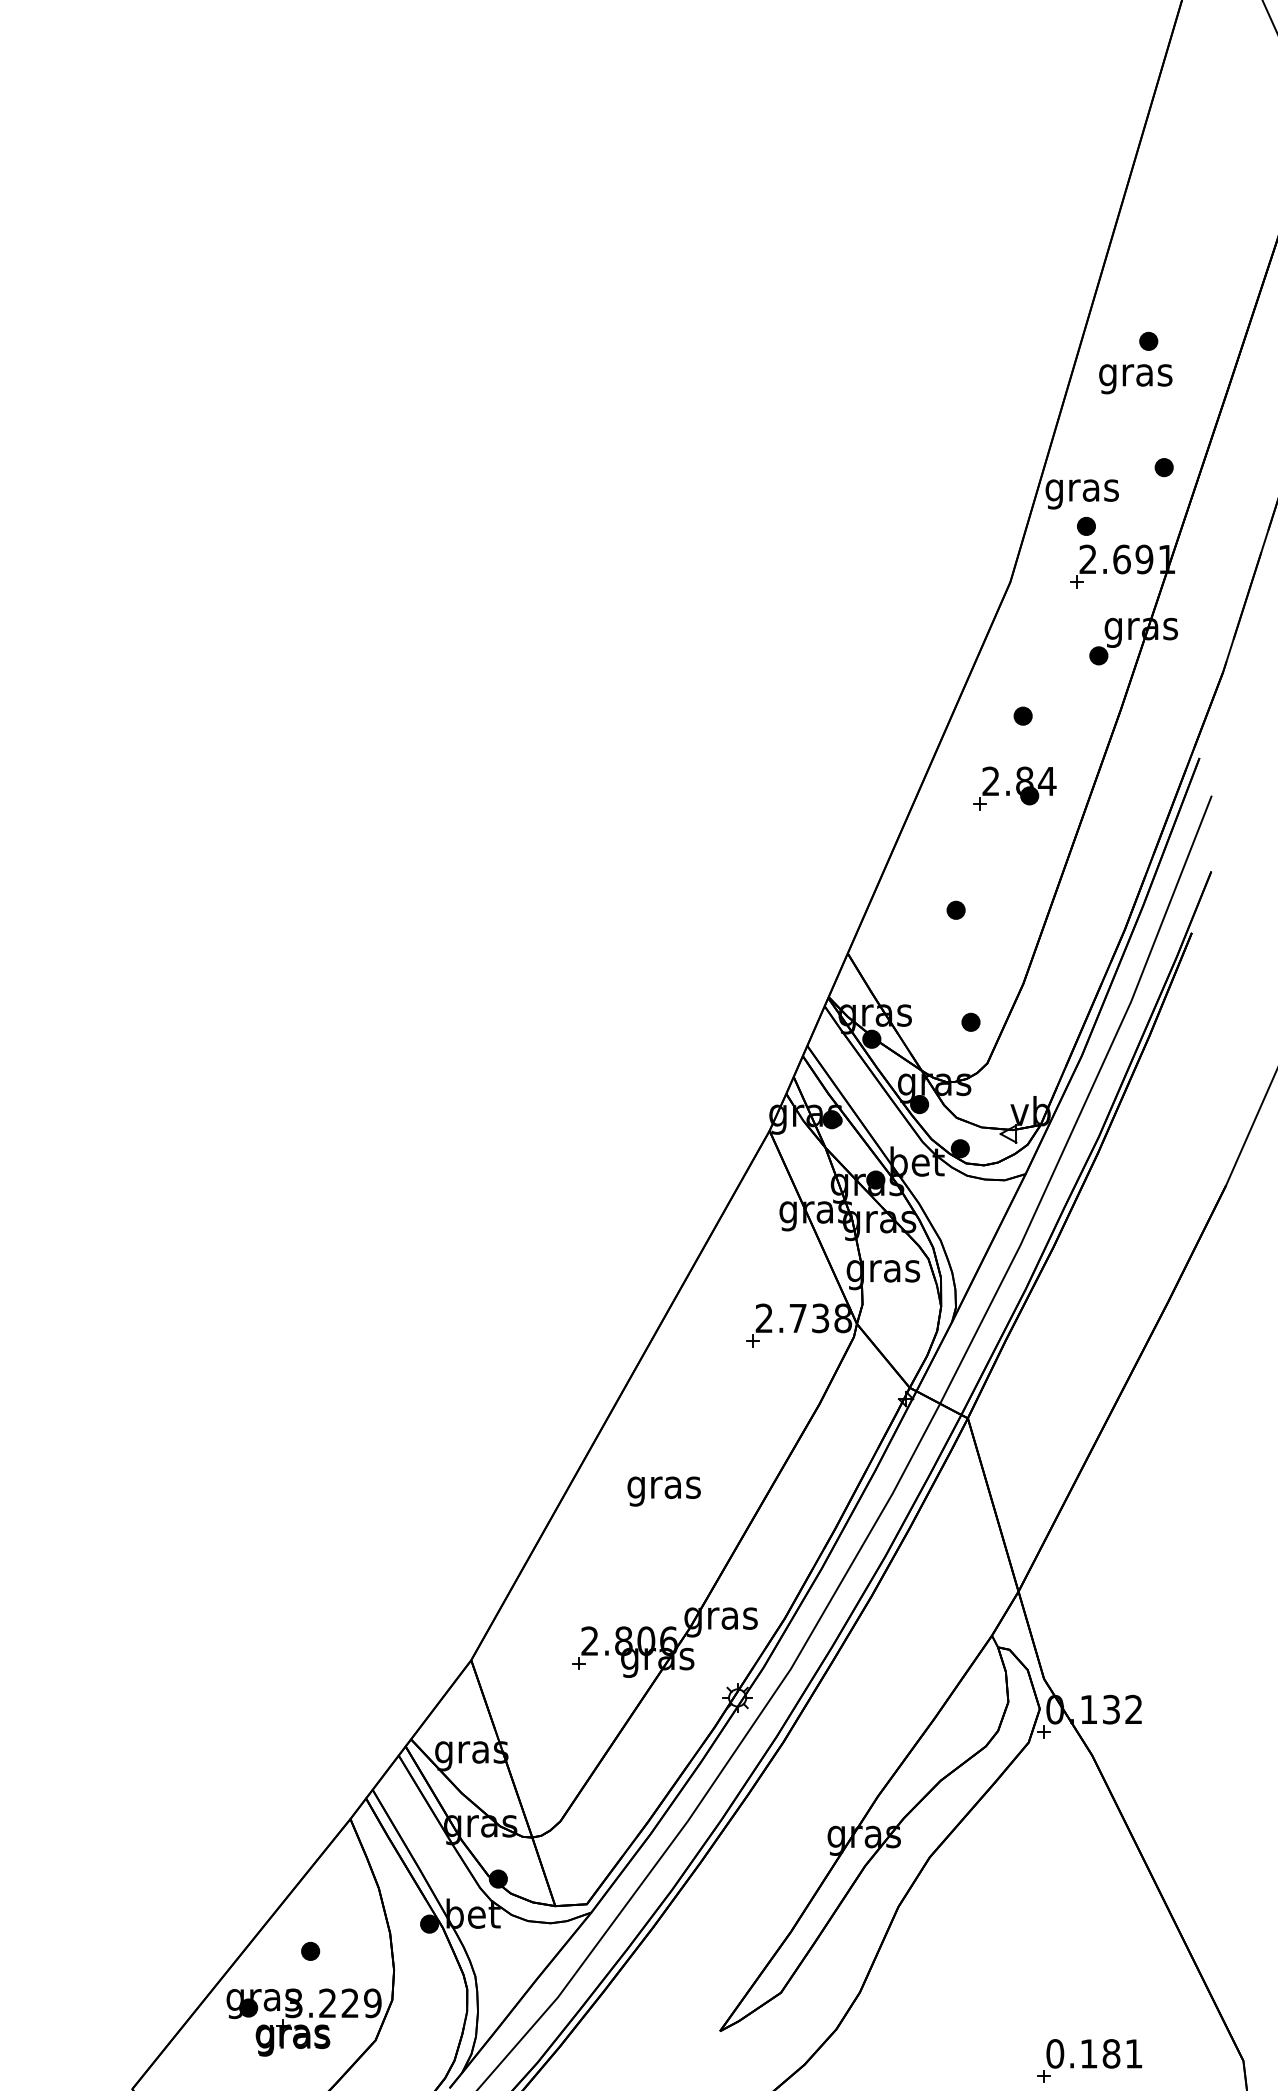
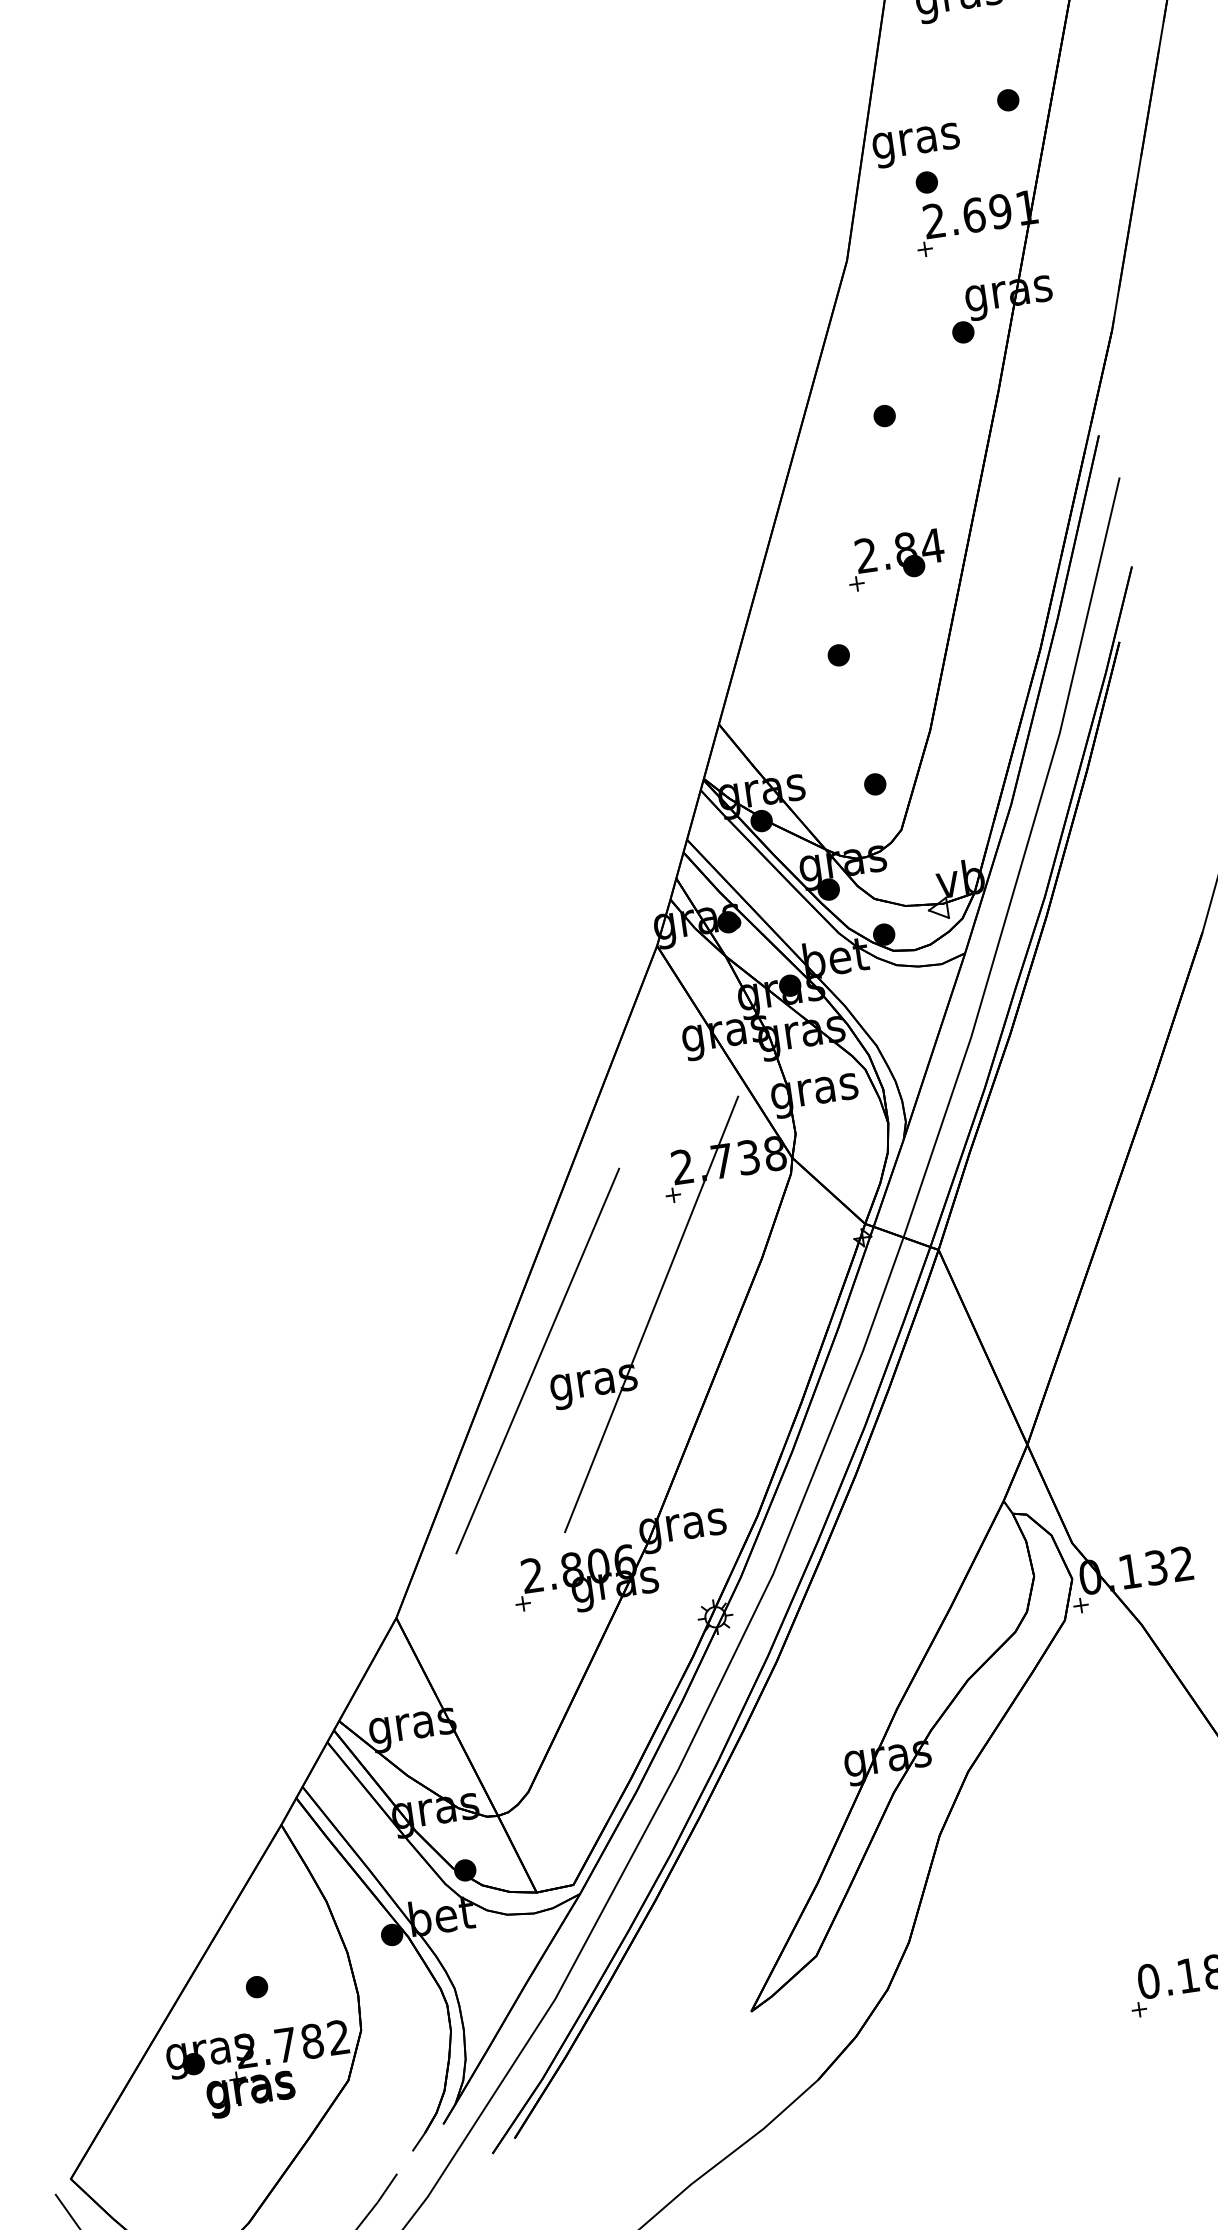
part: (1014, 788) -> (895, 559), moved
line: (720, 1437) -> (651, 1314), added
line: (620, 1462) -> (538, 1360), added
text: (333, 2003) -> (292, 2044), 3.229 -> 2.782

